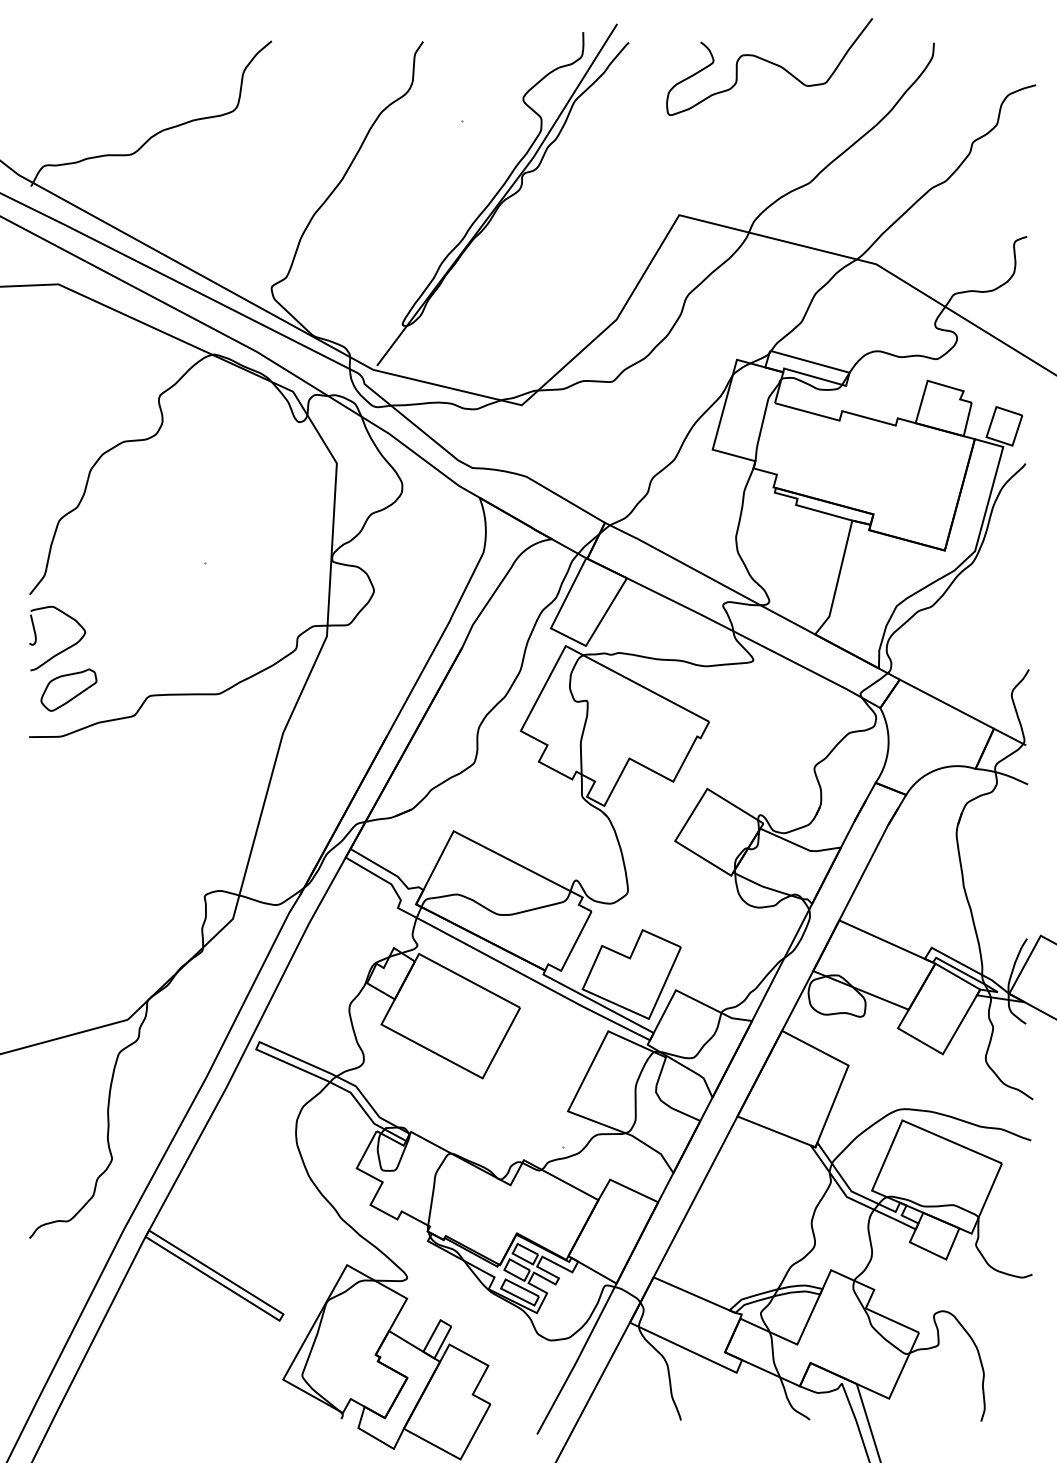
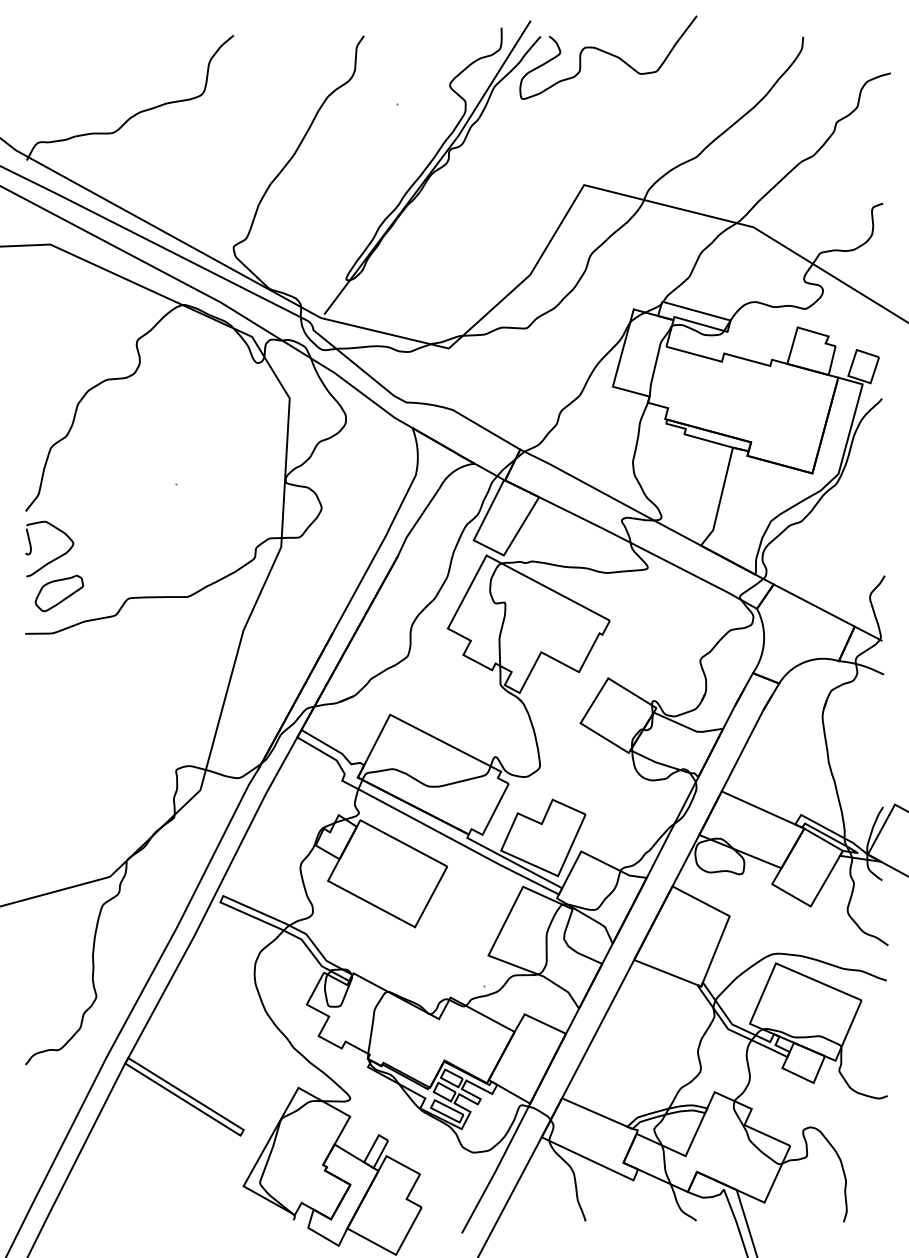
curve: (770, 63) -> (609, 54), moved

